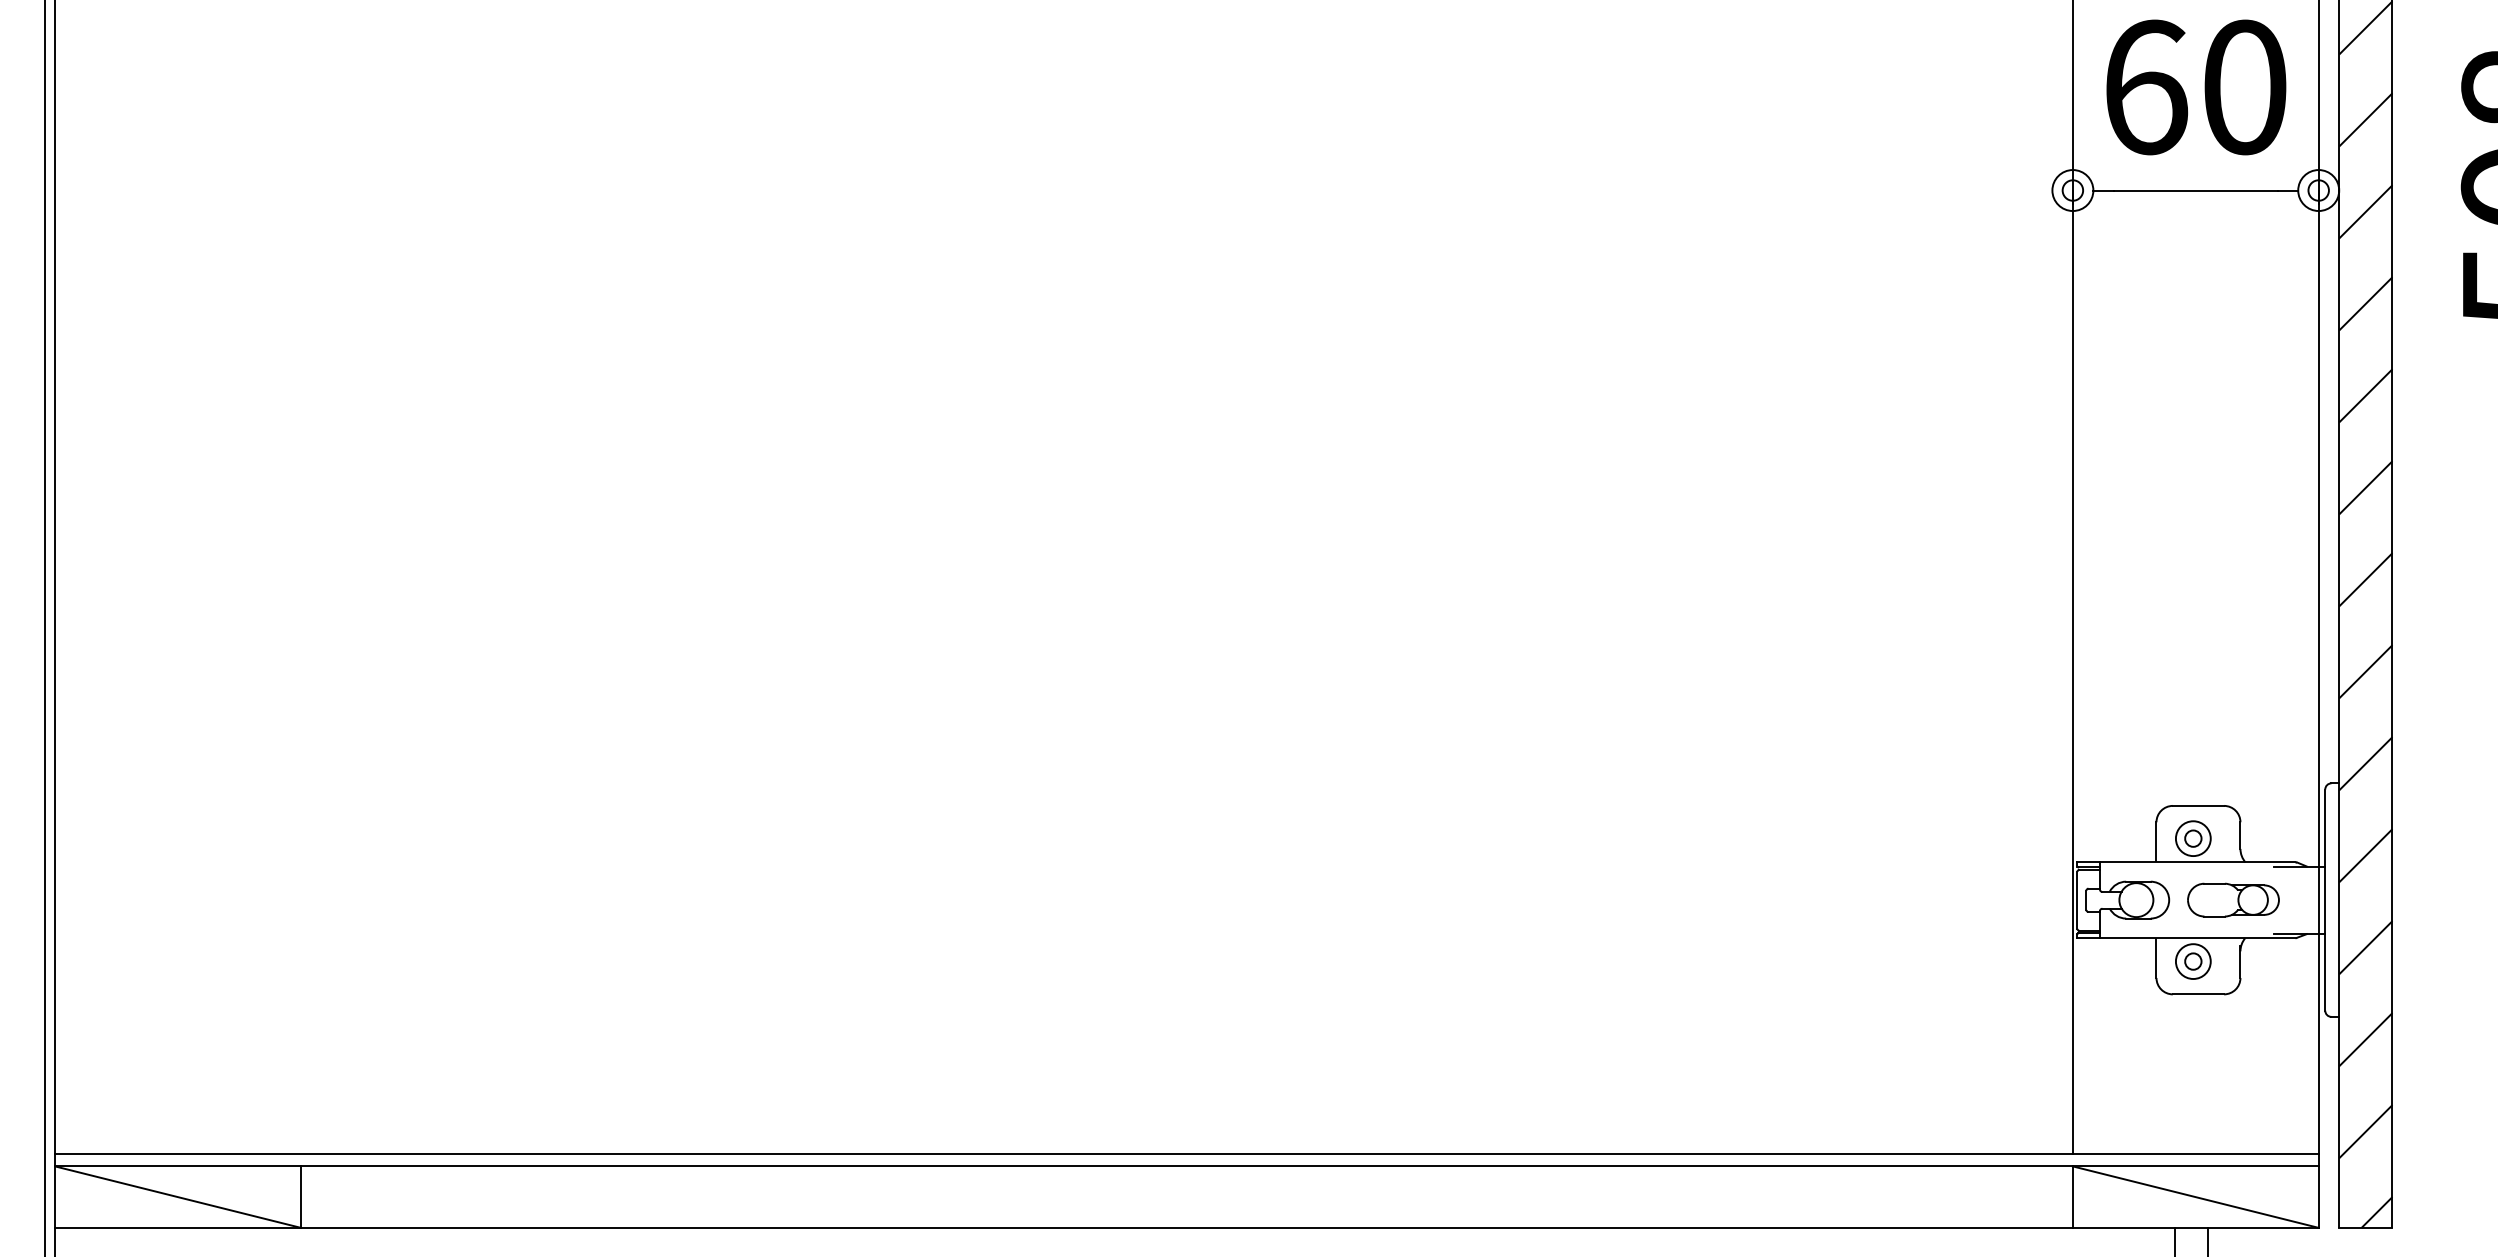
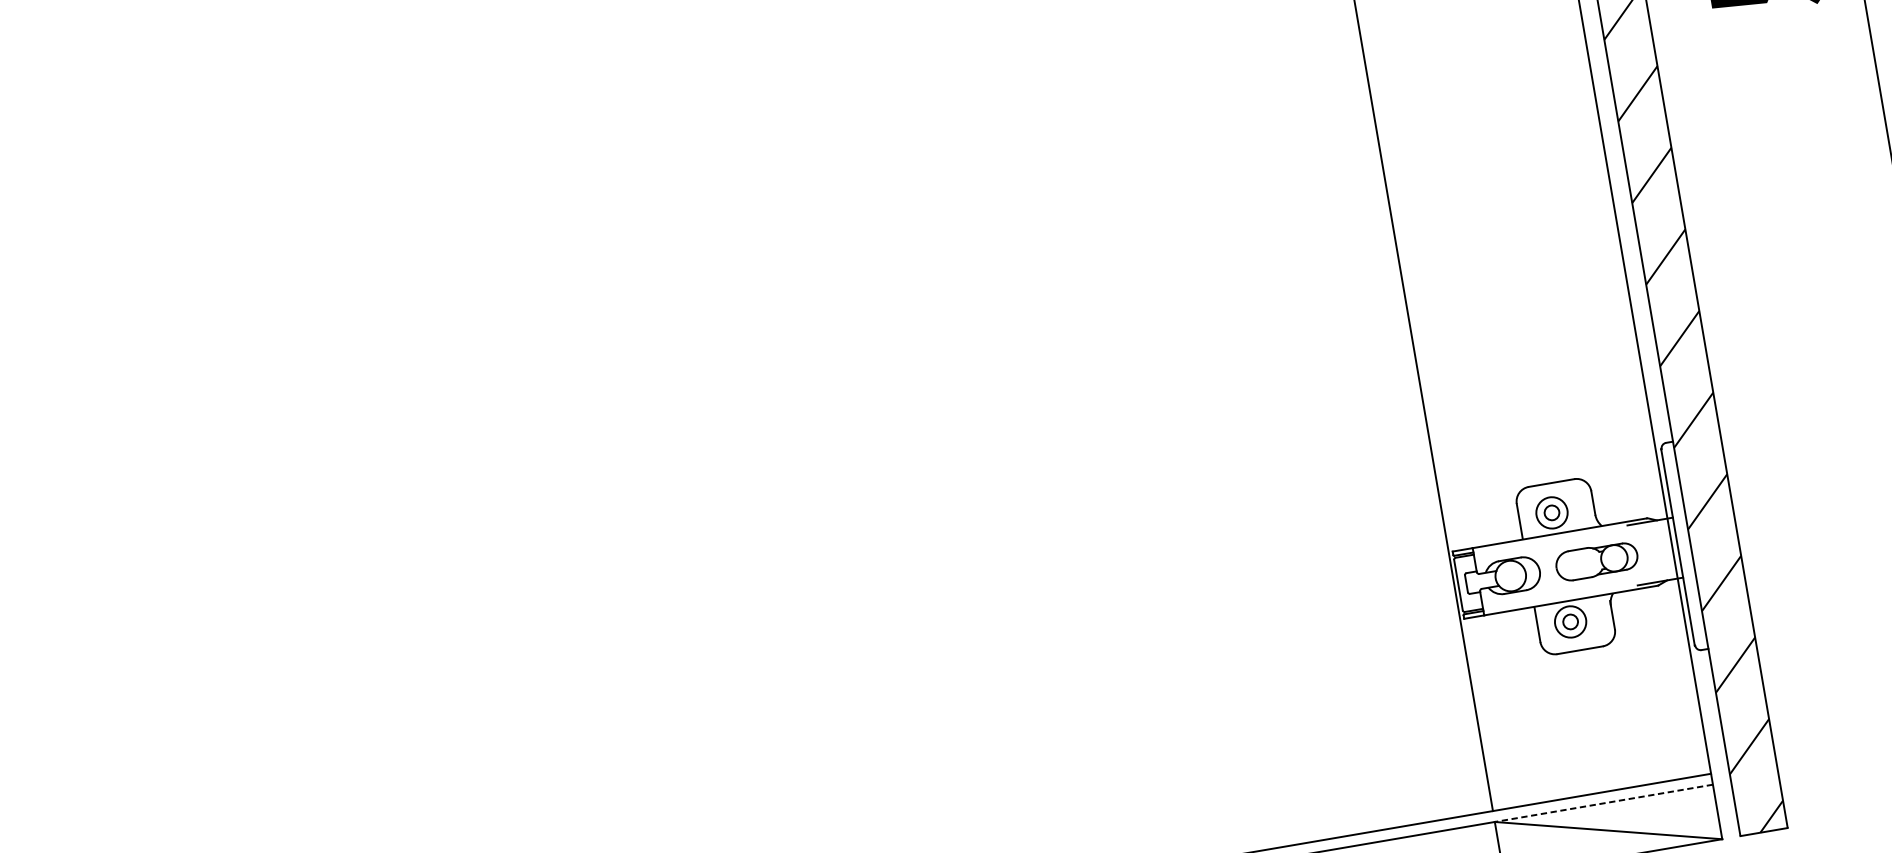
line: (2195, 1166) -> (1603, 803), solid -> dashed

